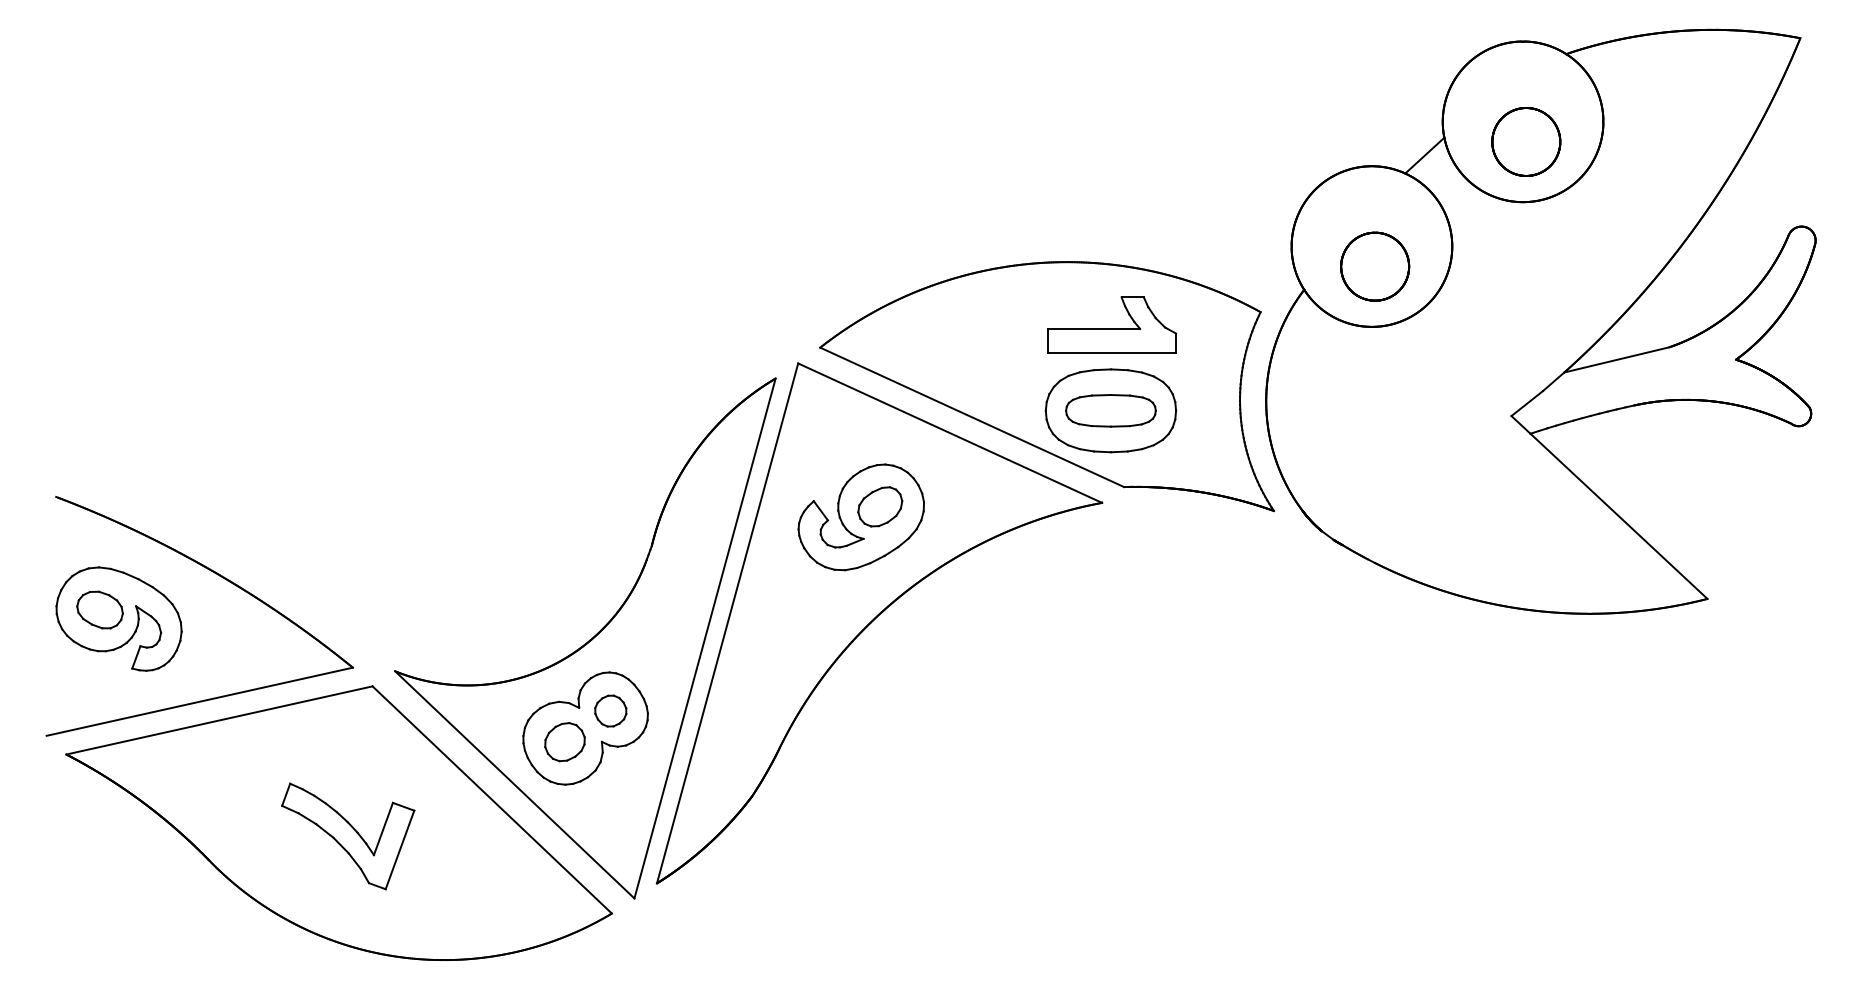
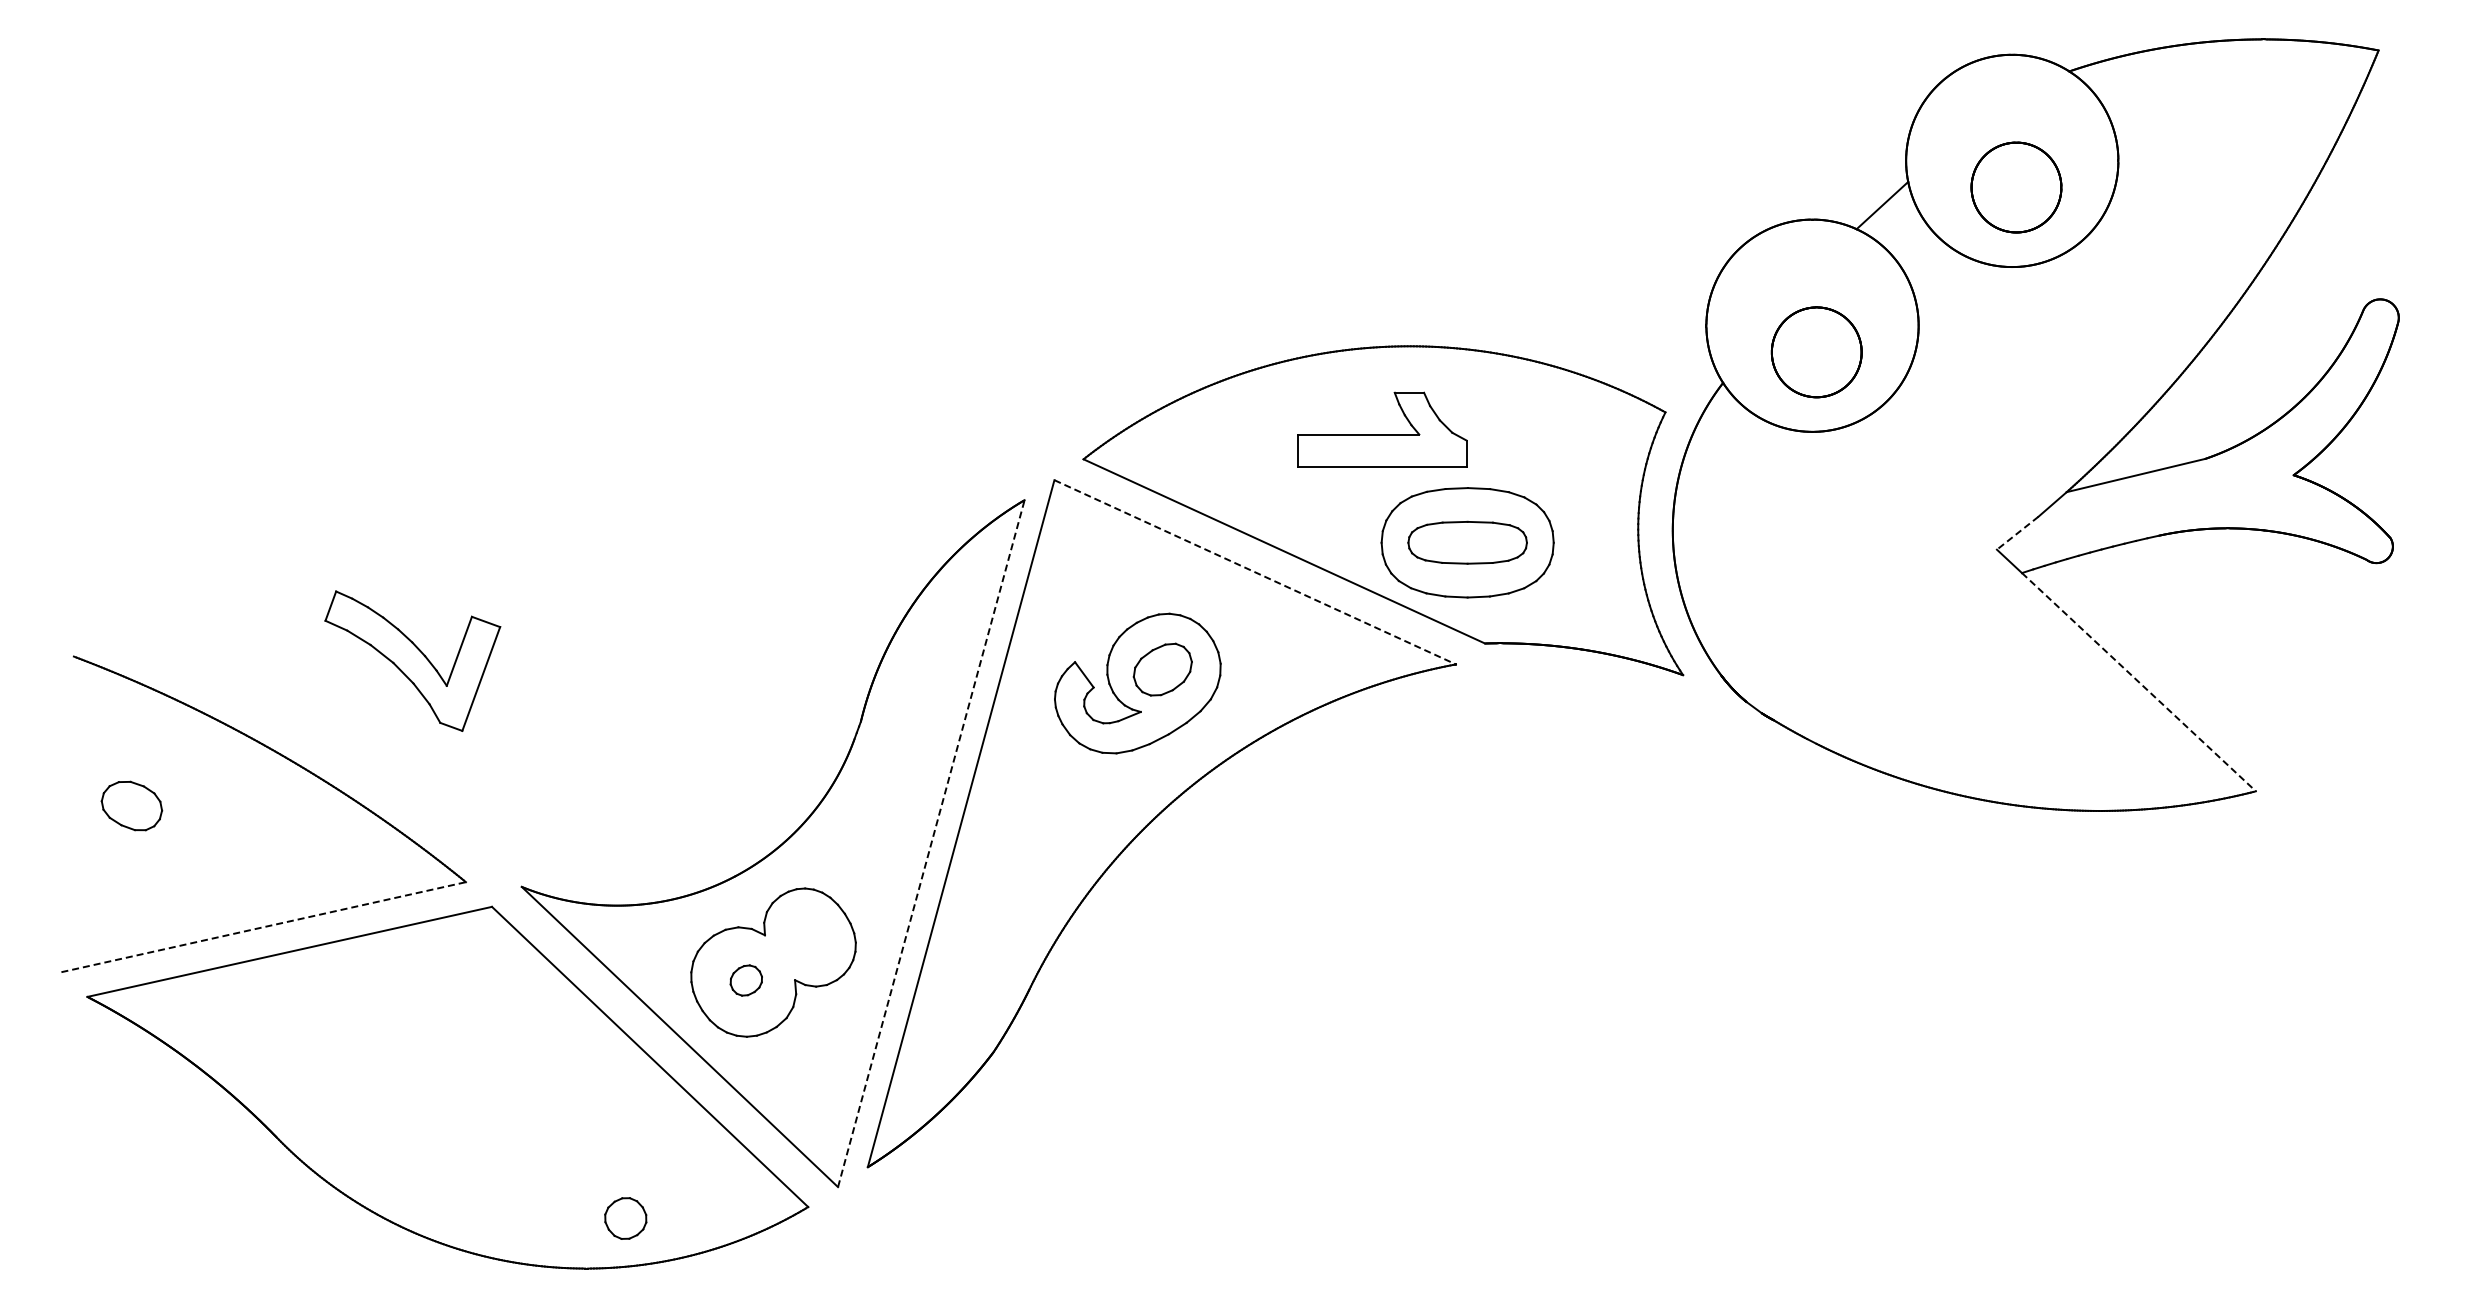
part: (1112, 325) -> (1382, 429), moved
line: (1527, 403) -> (2017, 533), solid -> dashed
line: (950, 433) -> (1255, 572), solid -> dashed
line: (1618, 516) -> (2138, 682), solid -> dashed
part: (118, 618) -> (156, 817), removed
line: (705, 638) -> (931, 843), solid -> dashed
line: (200, 701) -> (264, 927), solid -> dashed
part: (610, 711) -> (625, 1218), moved
part: (565, 742) -> (746, 980), size x0.6
part: (347, 835) -> (412, 660), moved

